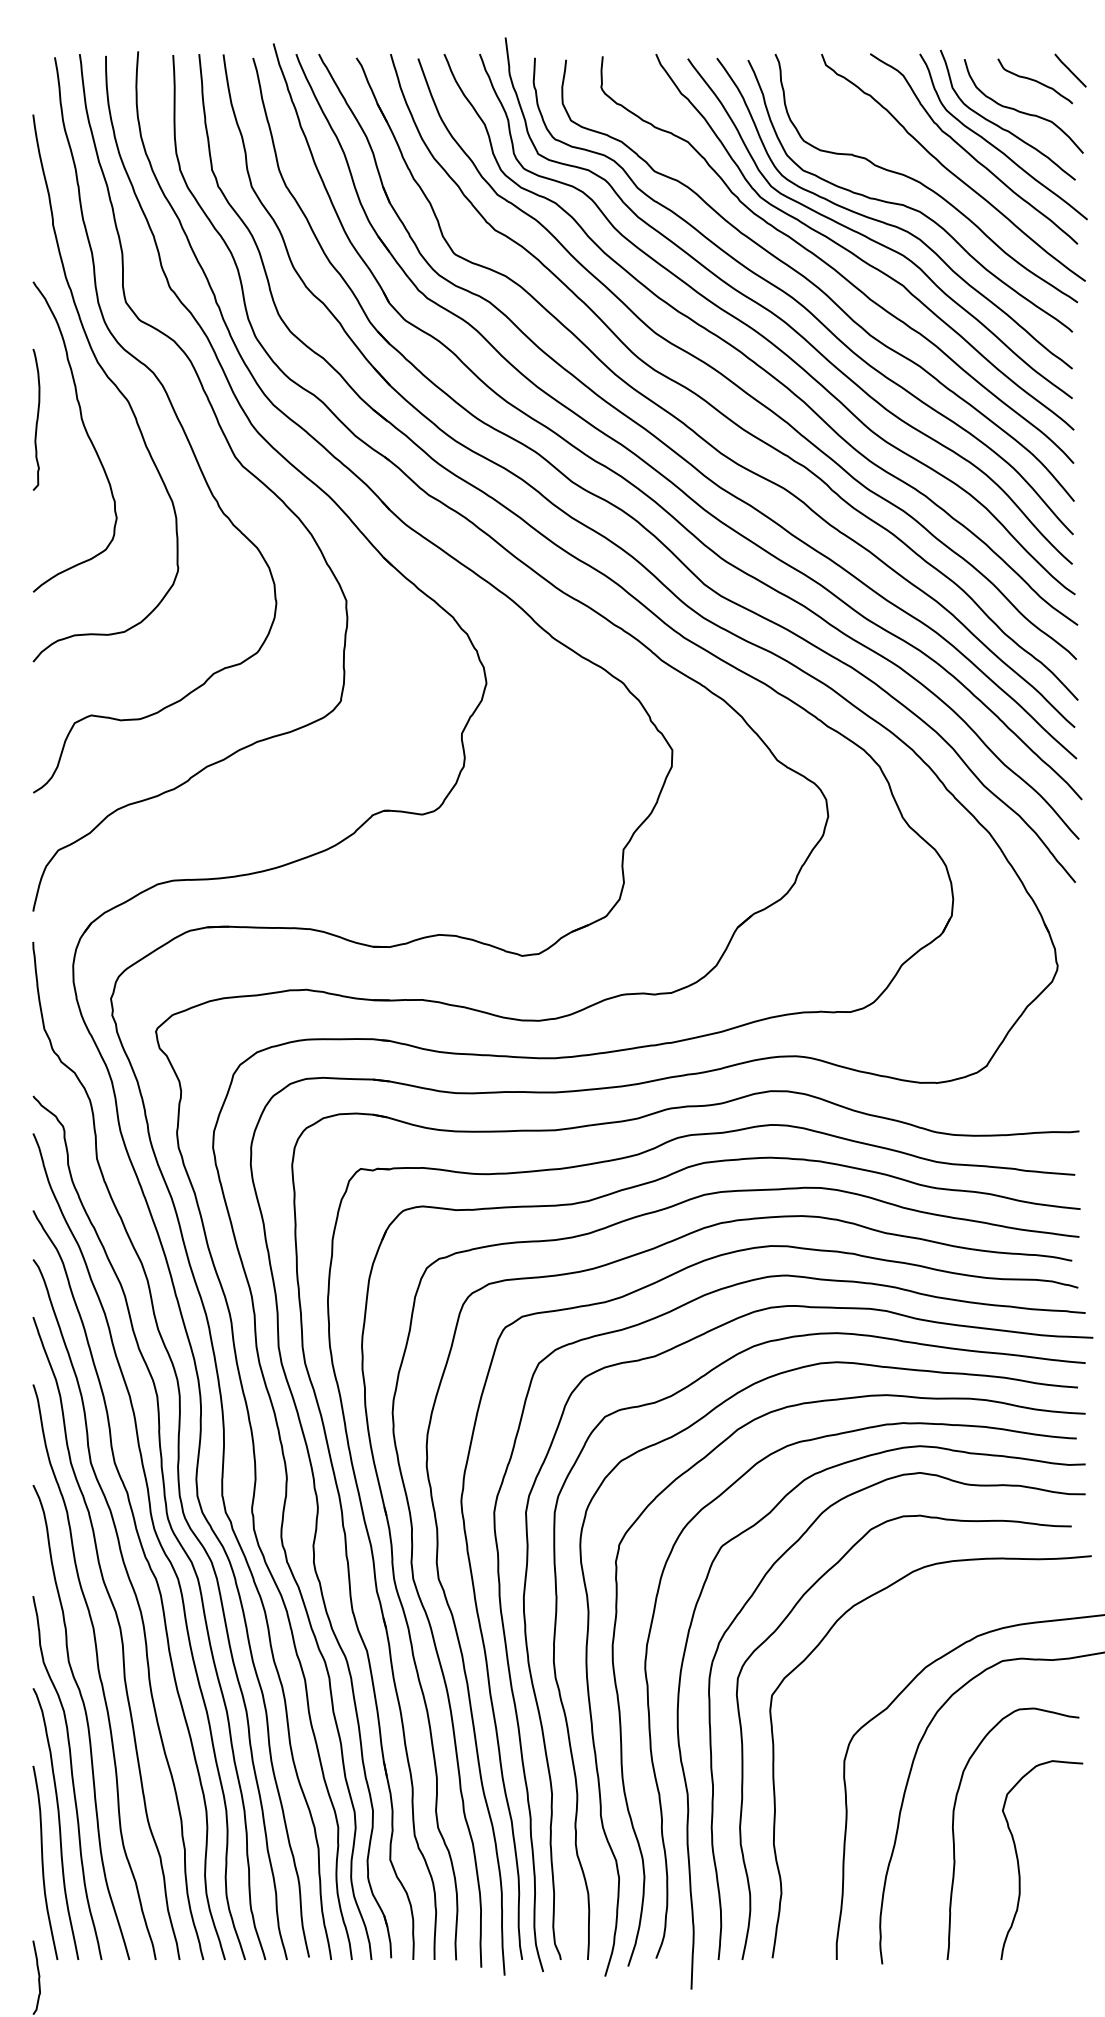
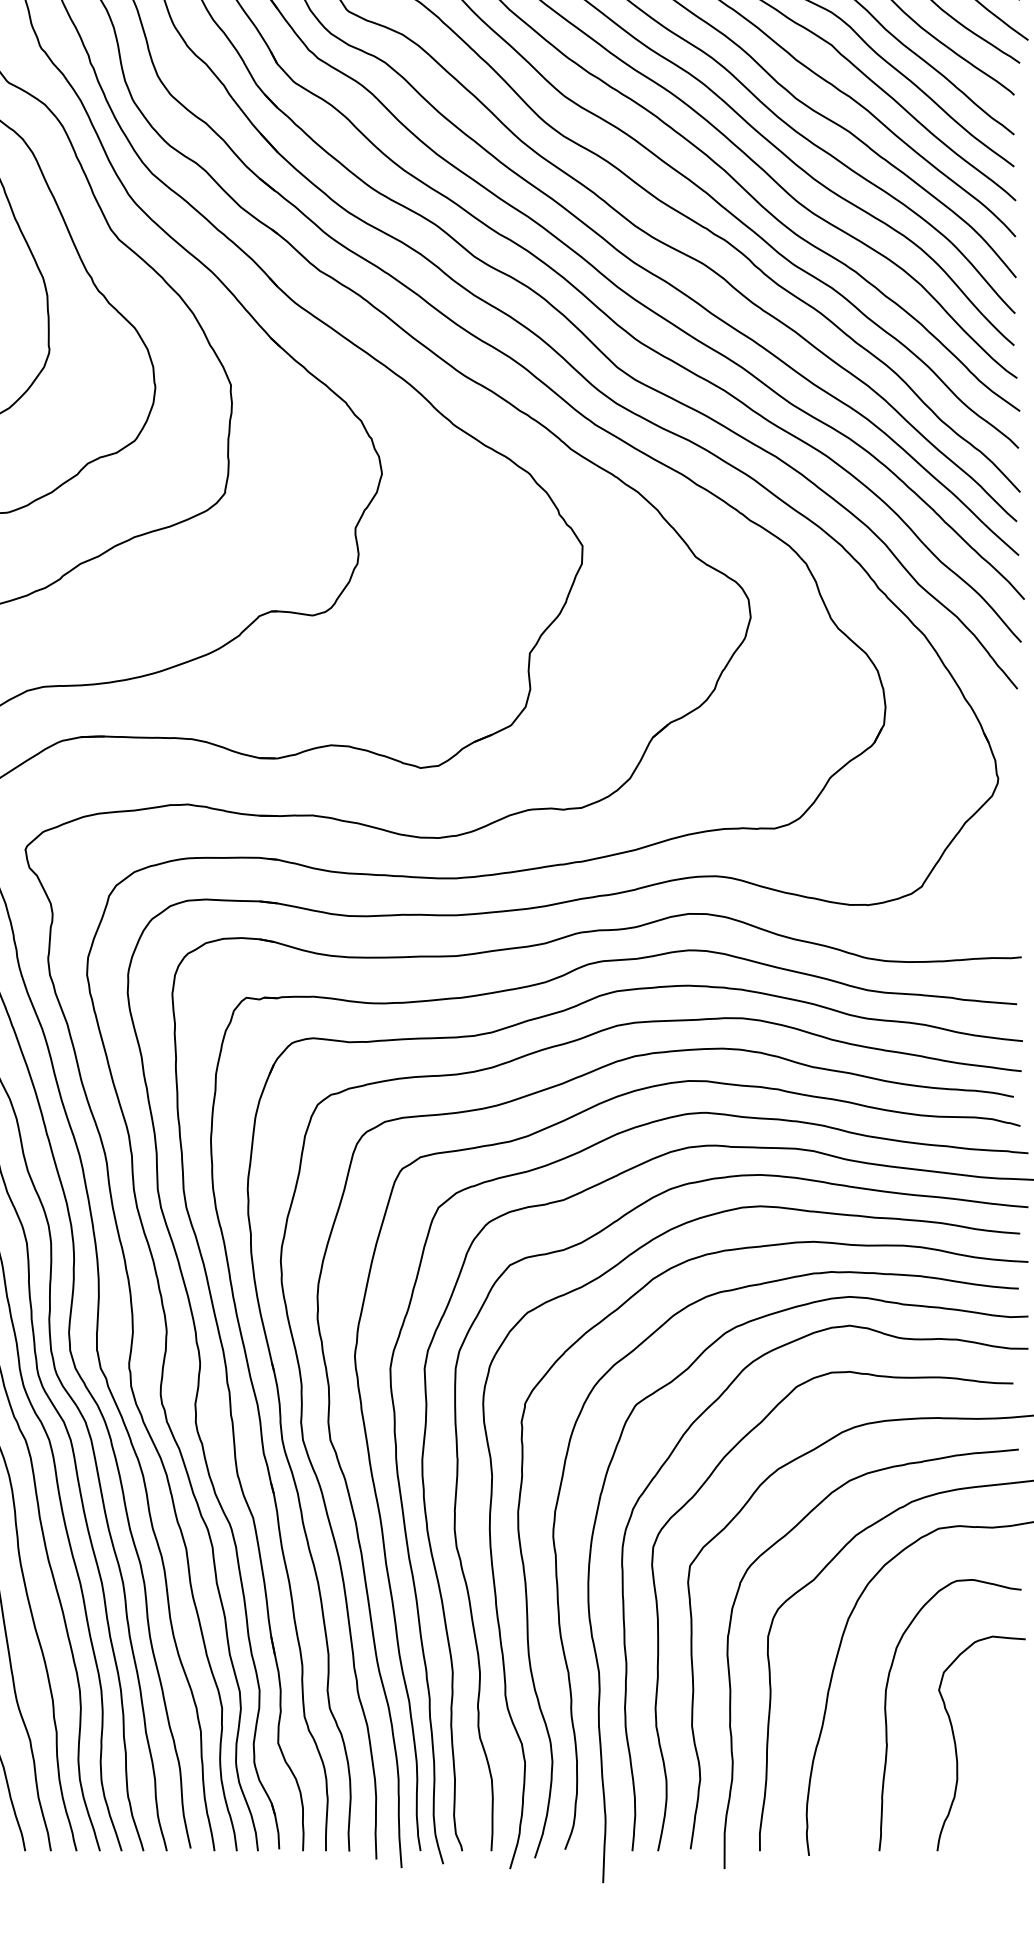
curve: (809, 1795) -> (730, 1673), added

